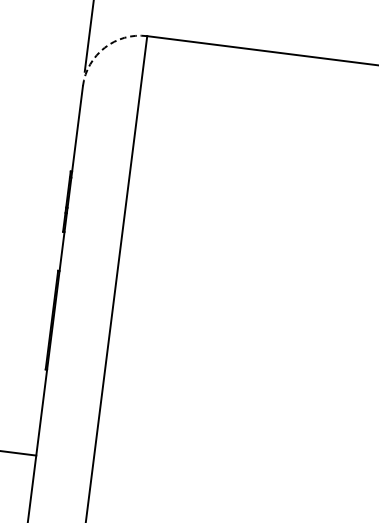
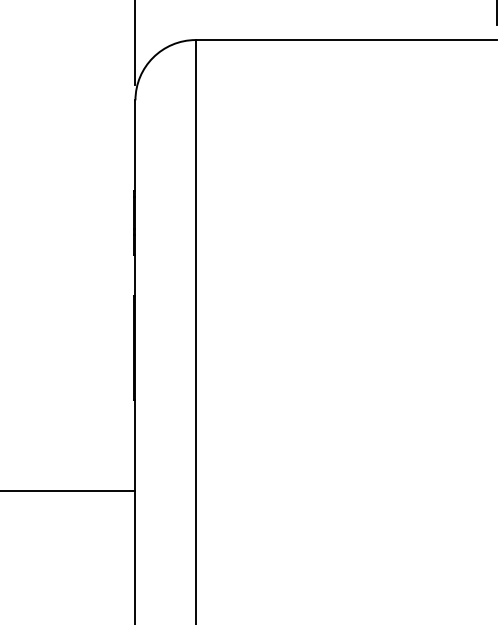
arc: (105, 47) -> (153, 57), dashed -> solid

